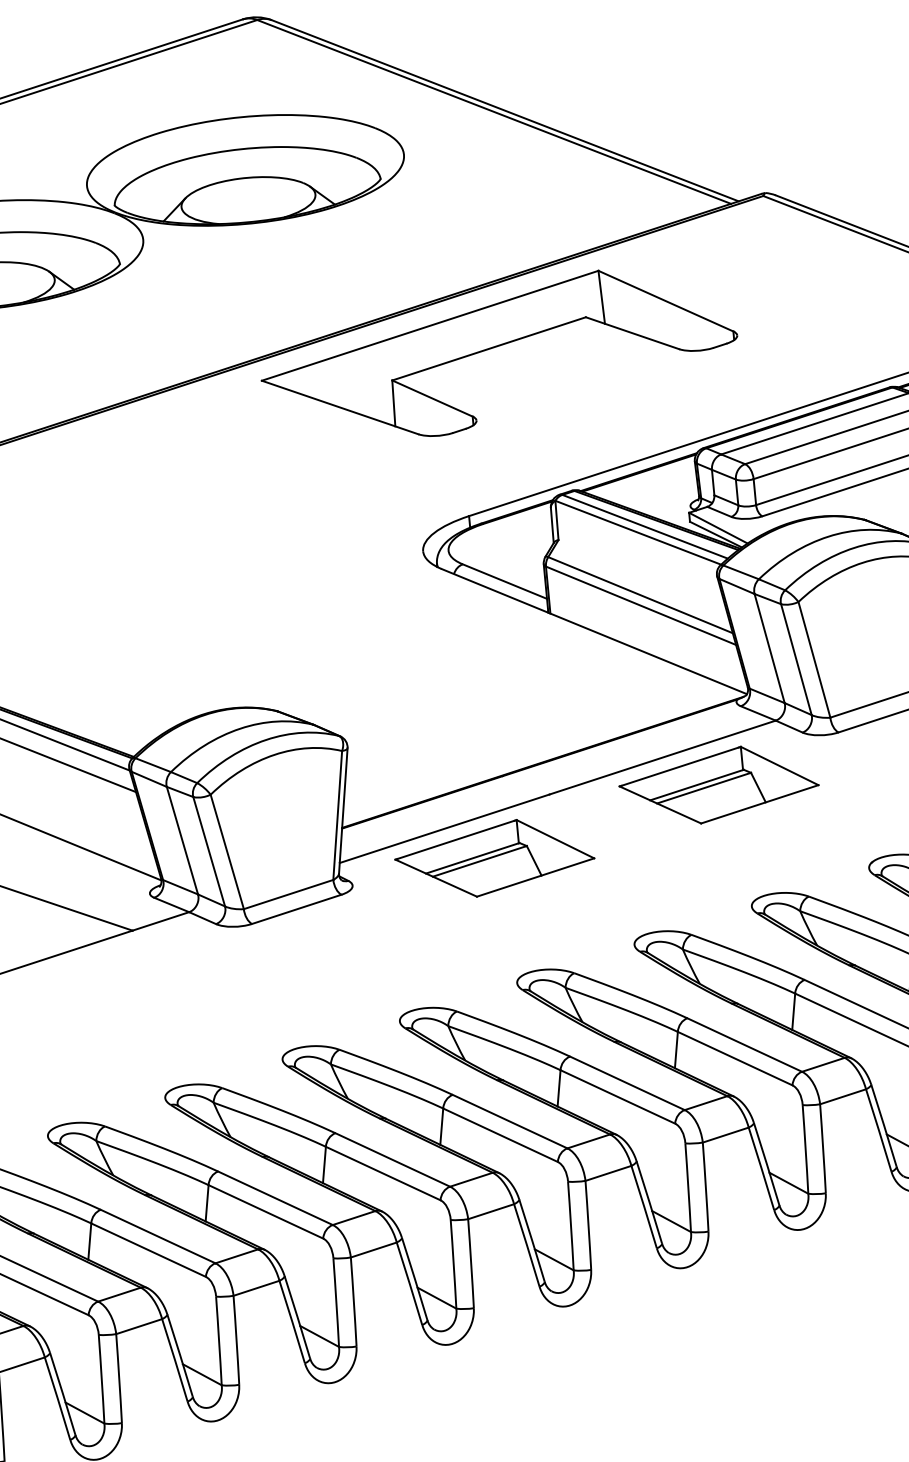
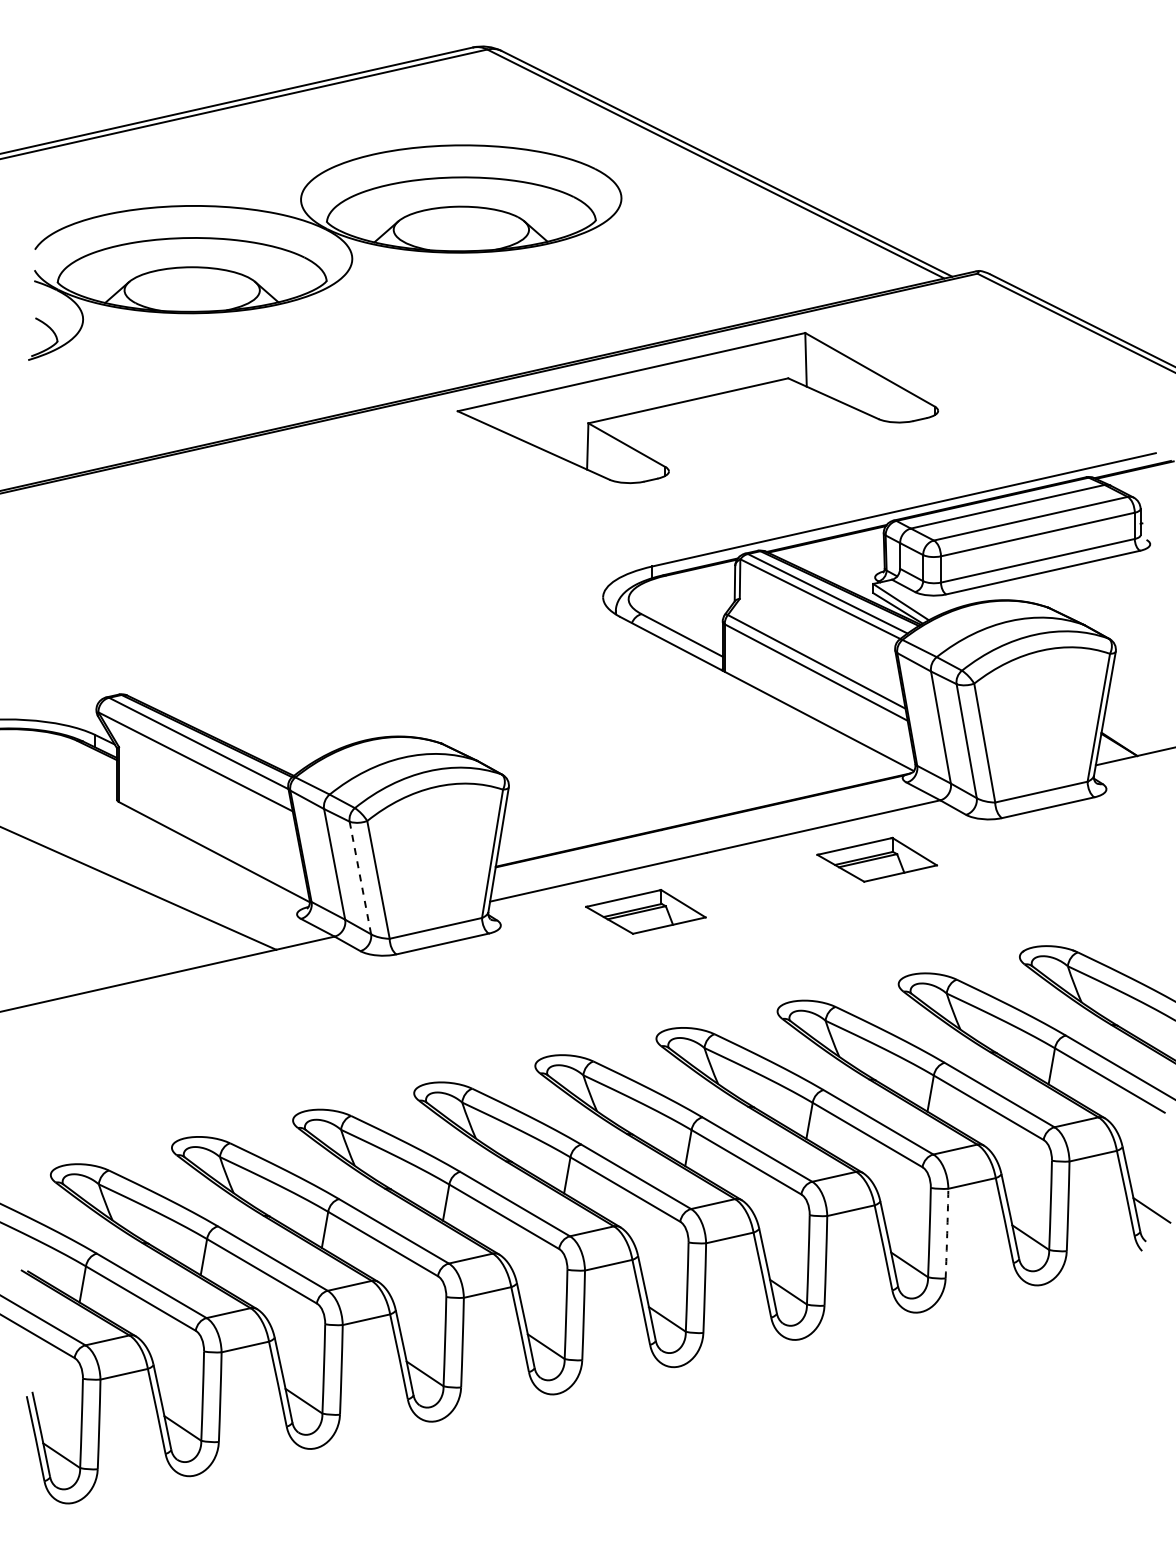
part: (718, 785) -> (876, 859), size x0.6
line: (209, 852) -> (360, 878), solid -> dashed
part: (494, 858) -> (645, 911), size x0.6
arc: (823, 1148) -> (947, 1233), solid -> dashed

